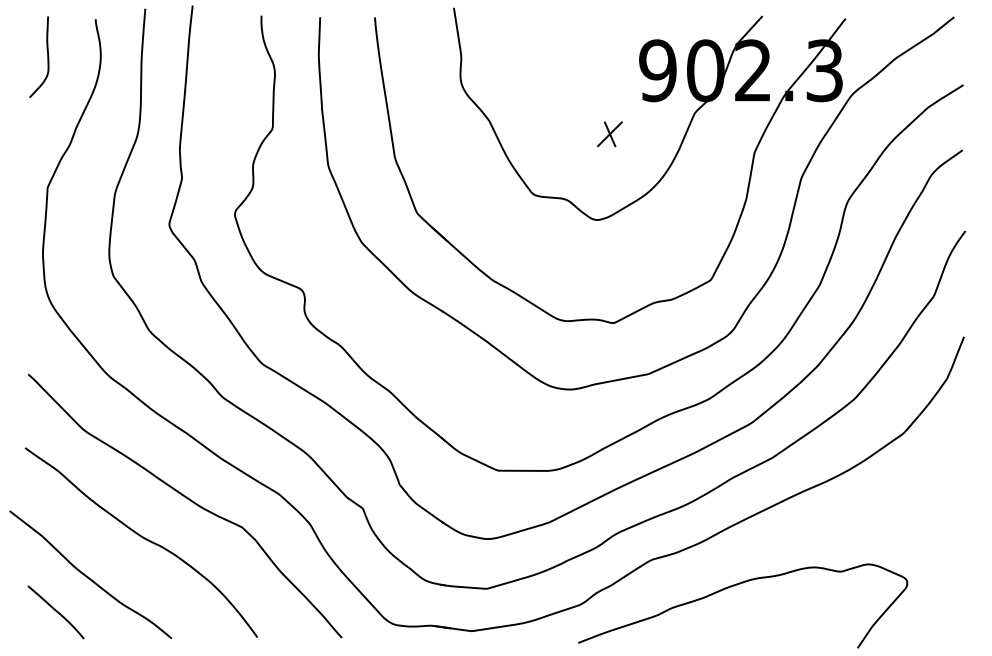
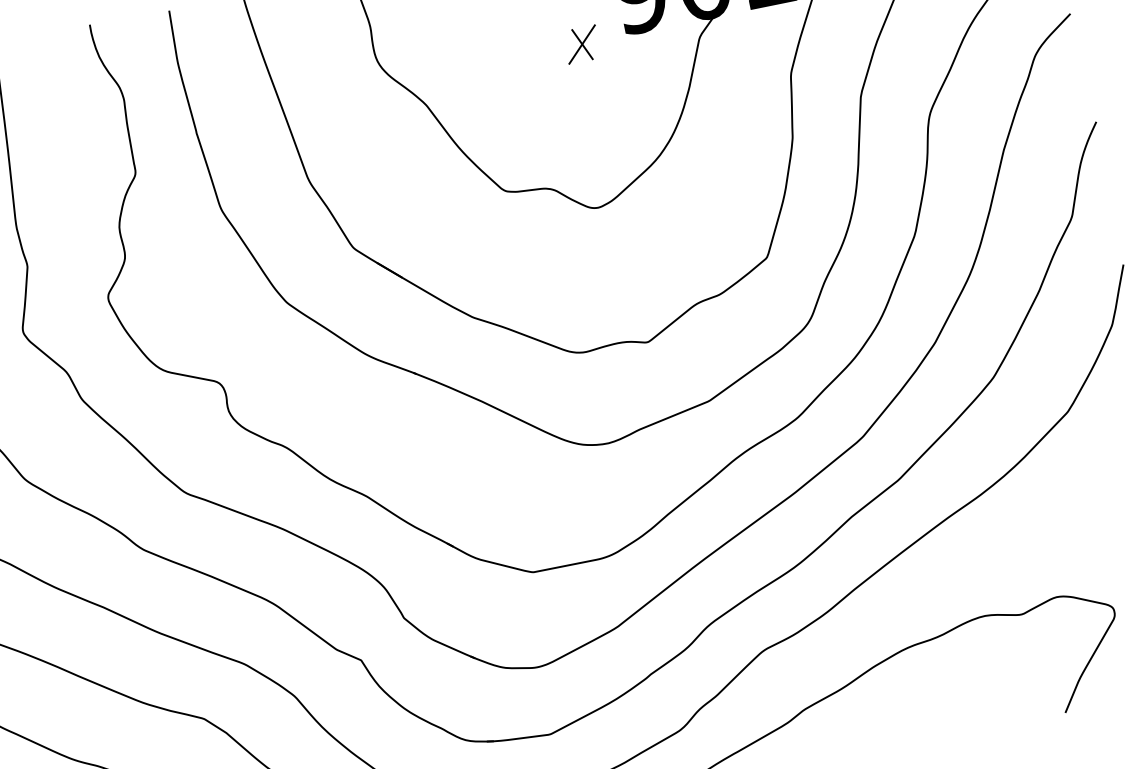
part: (609, 134) -> (581, 44), moved

